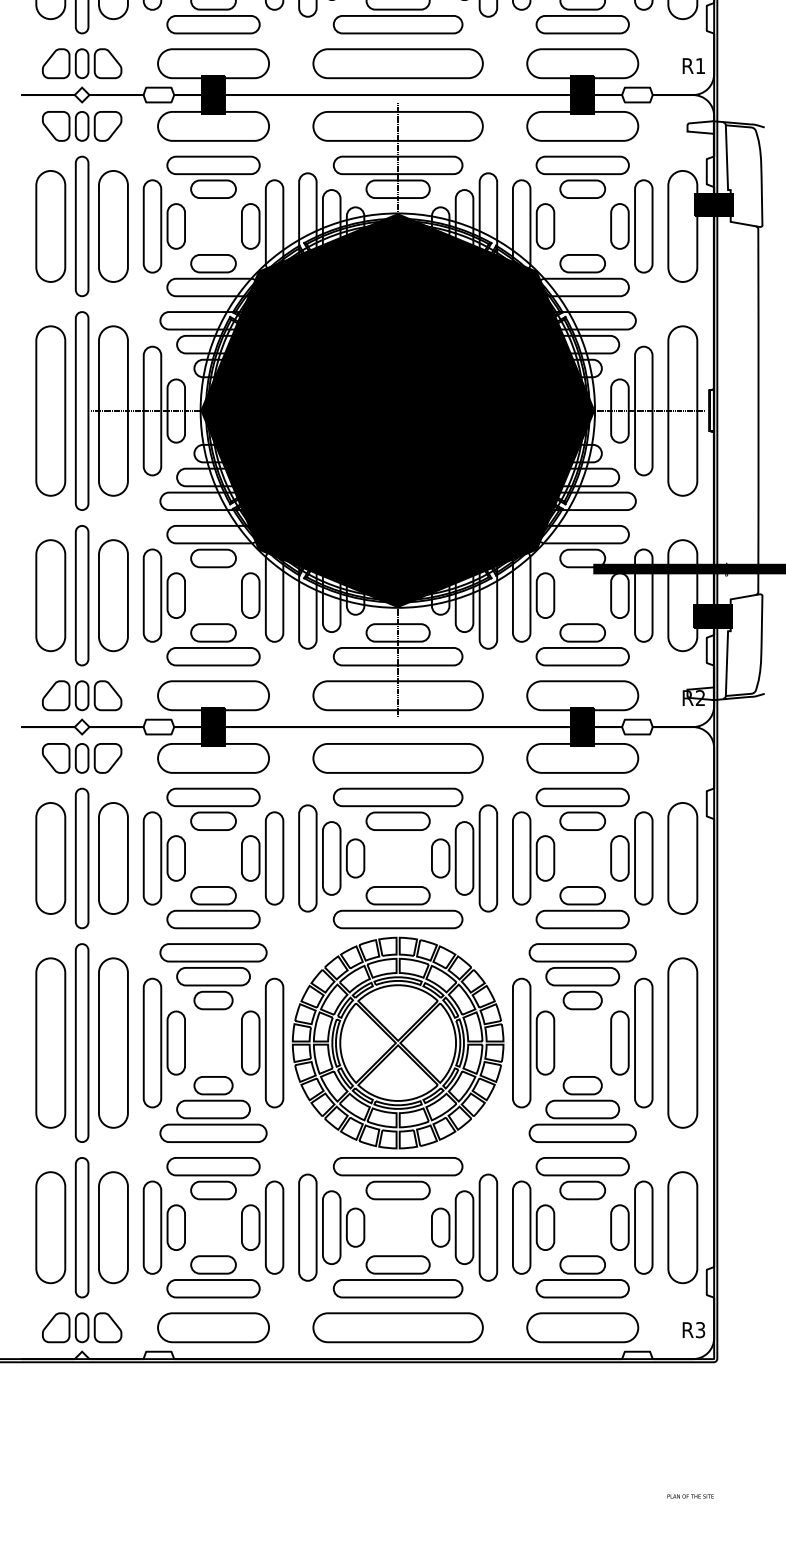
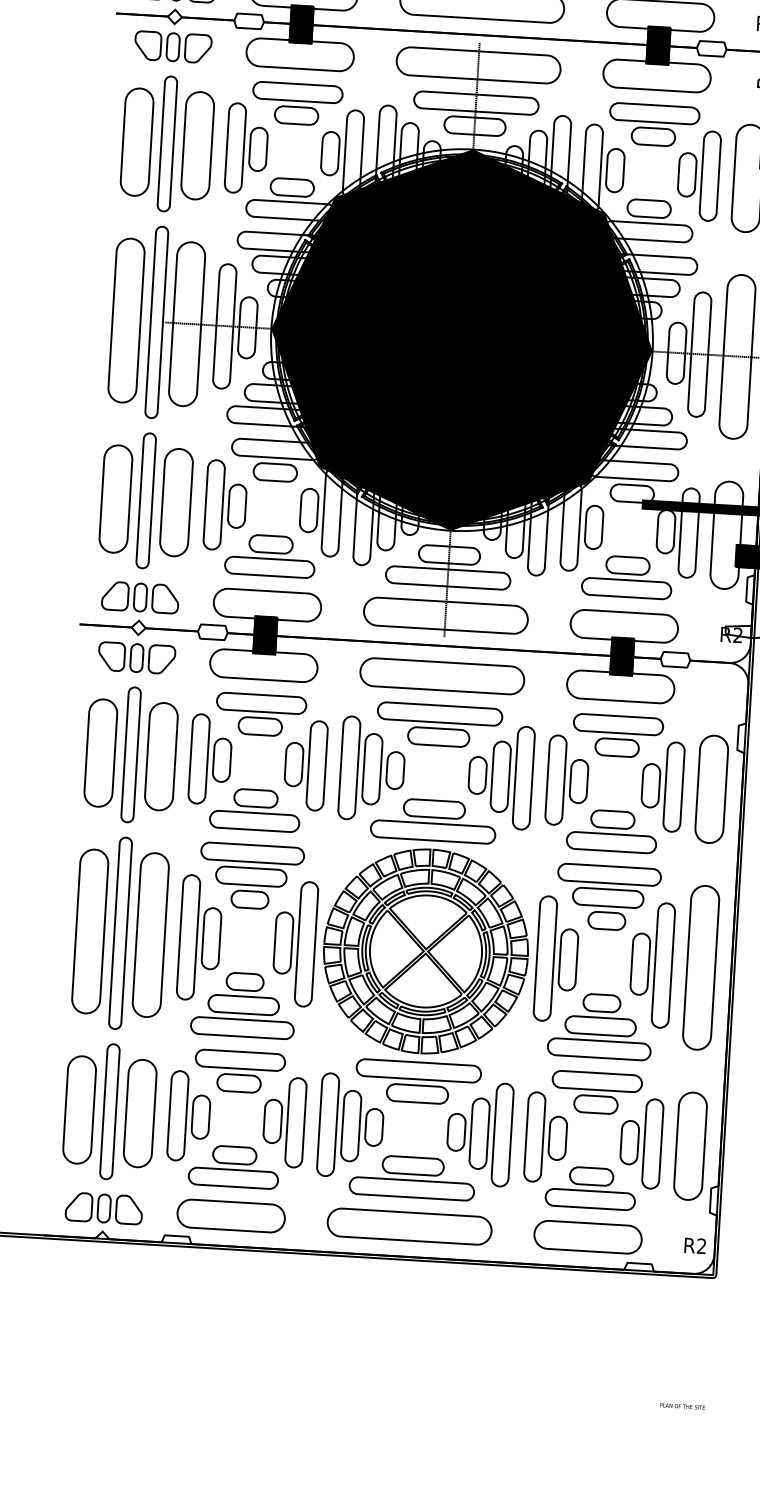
text: (700, 1330) -> (701, 1246), R3 -> R2

